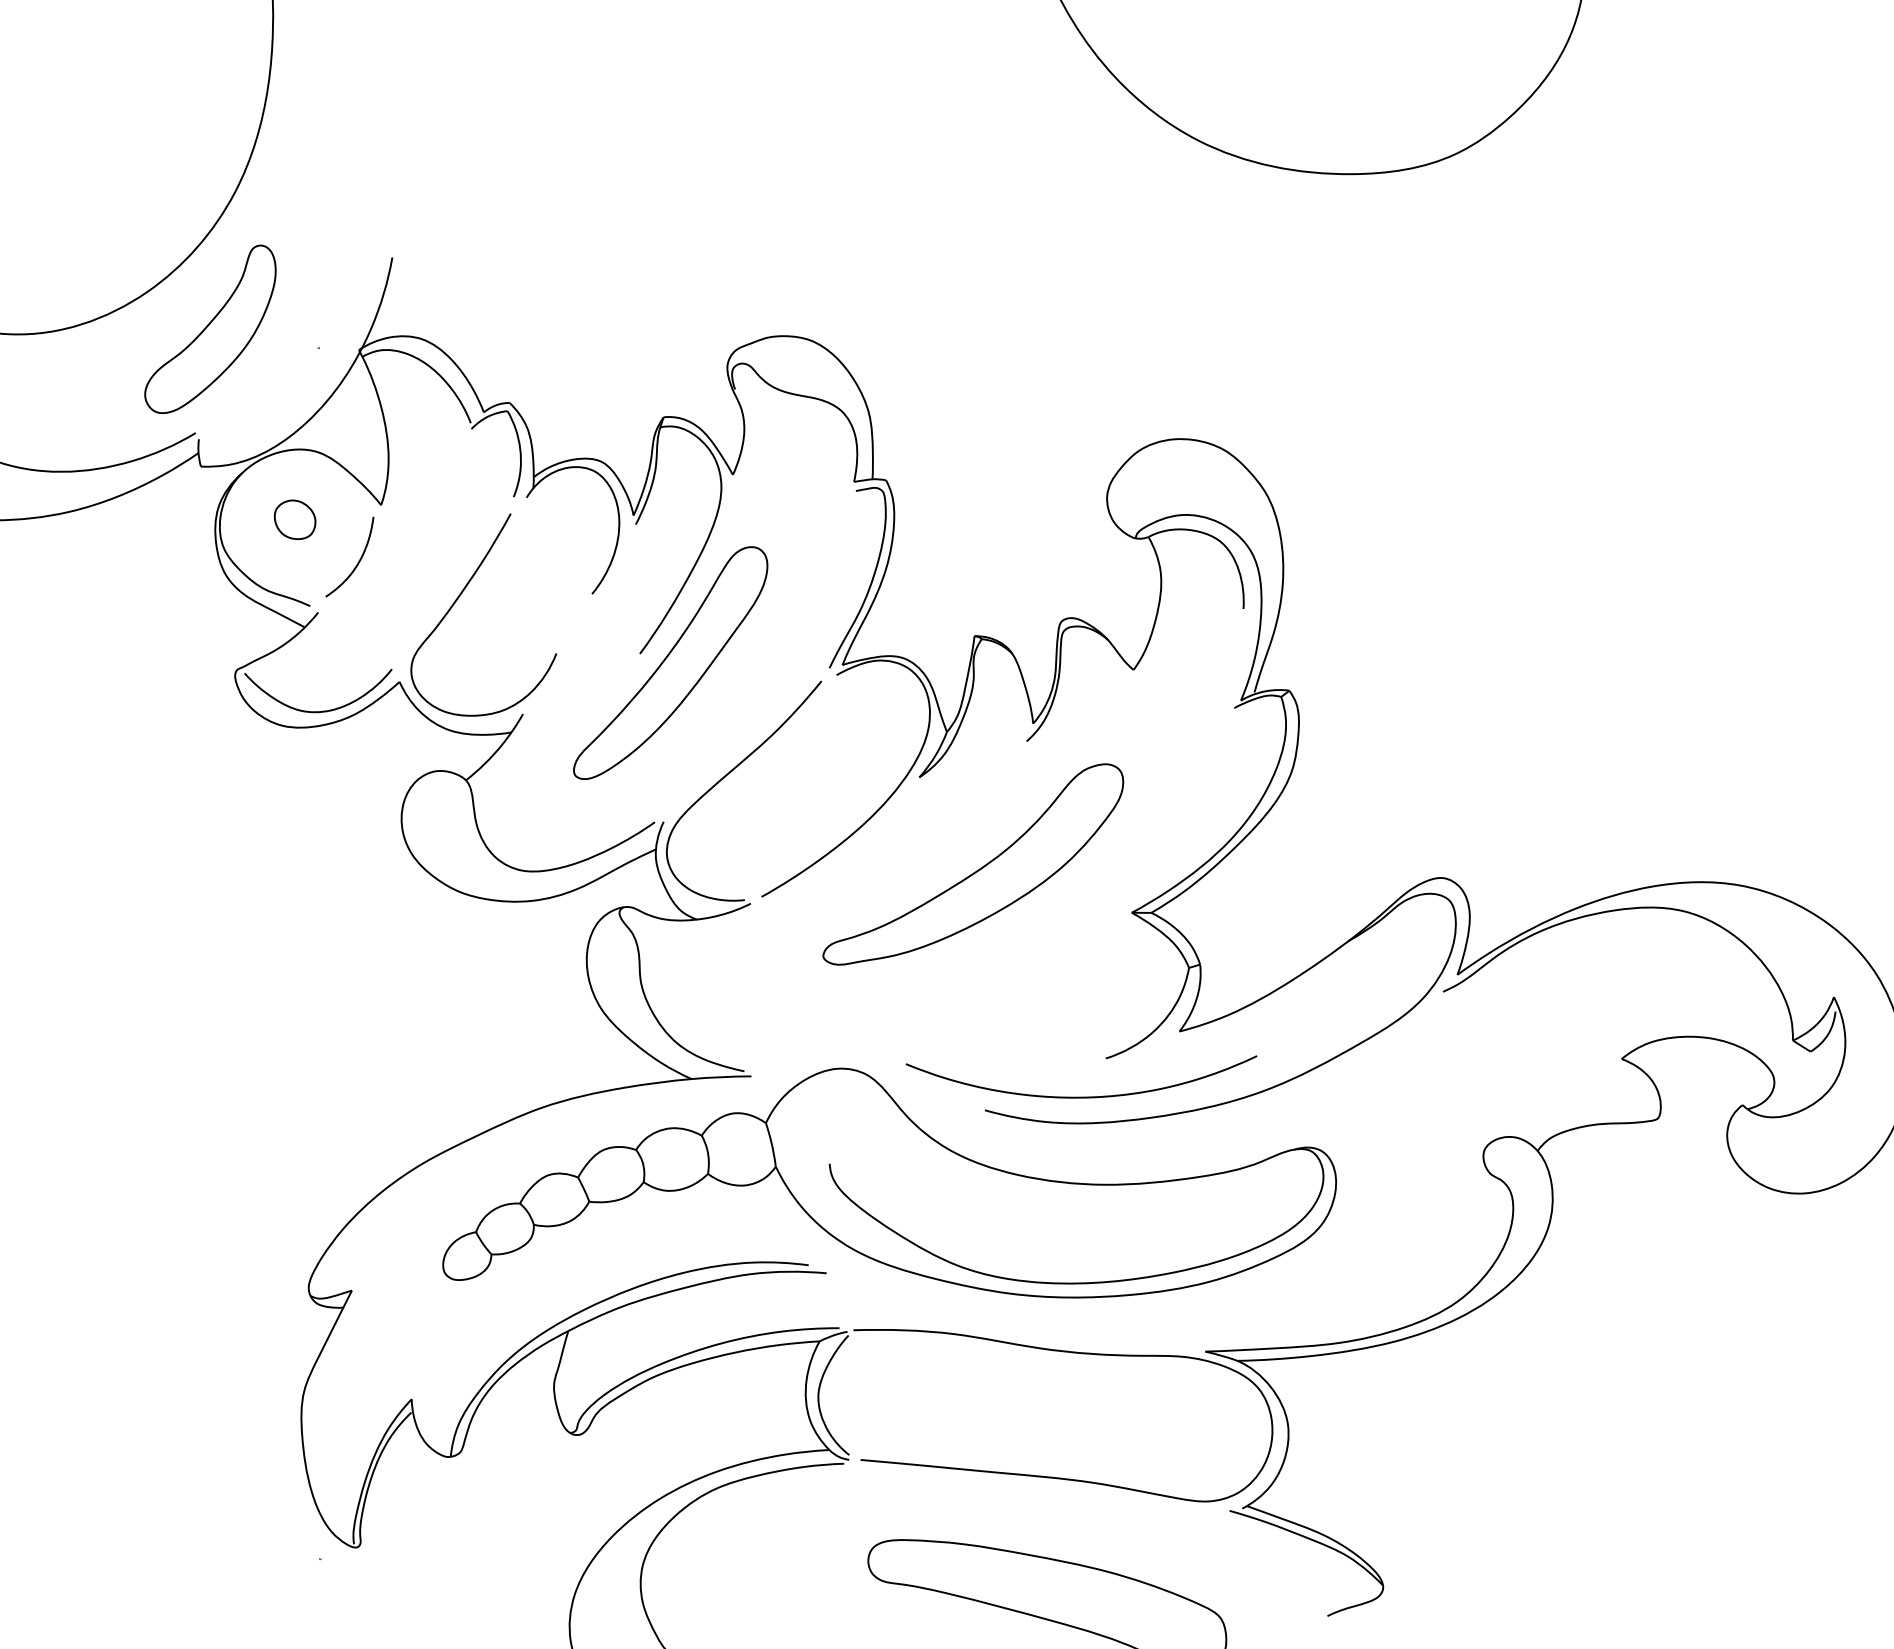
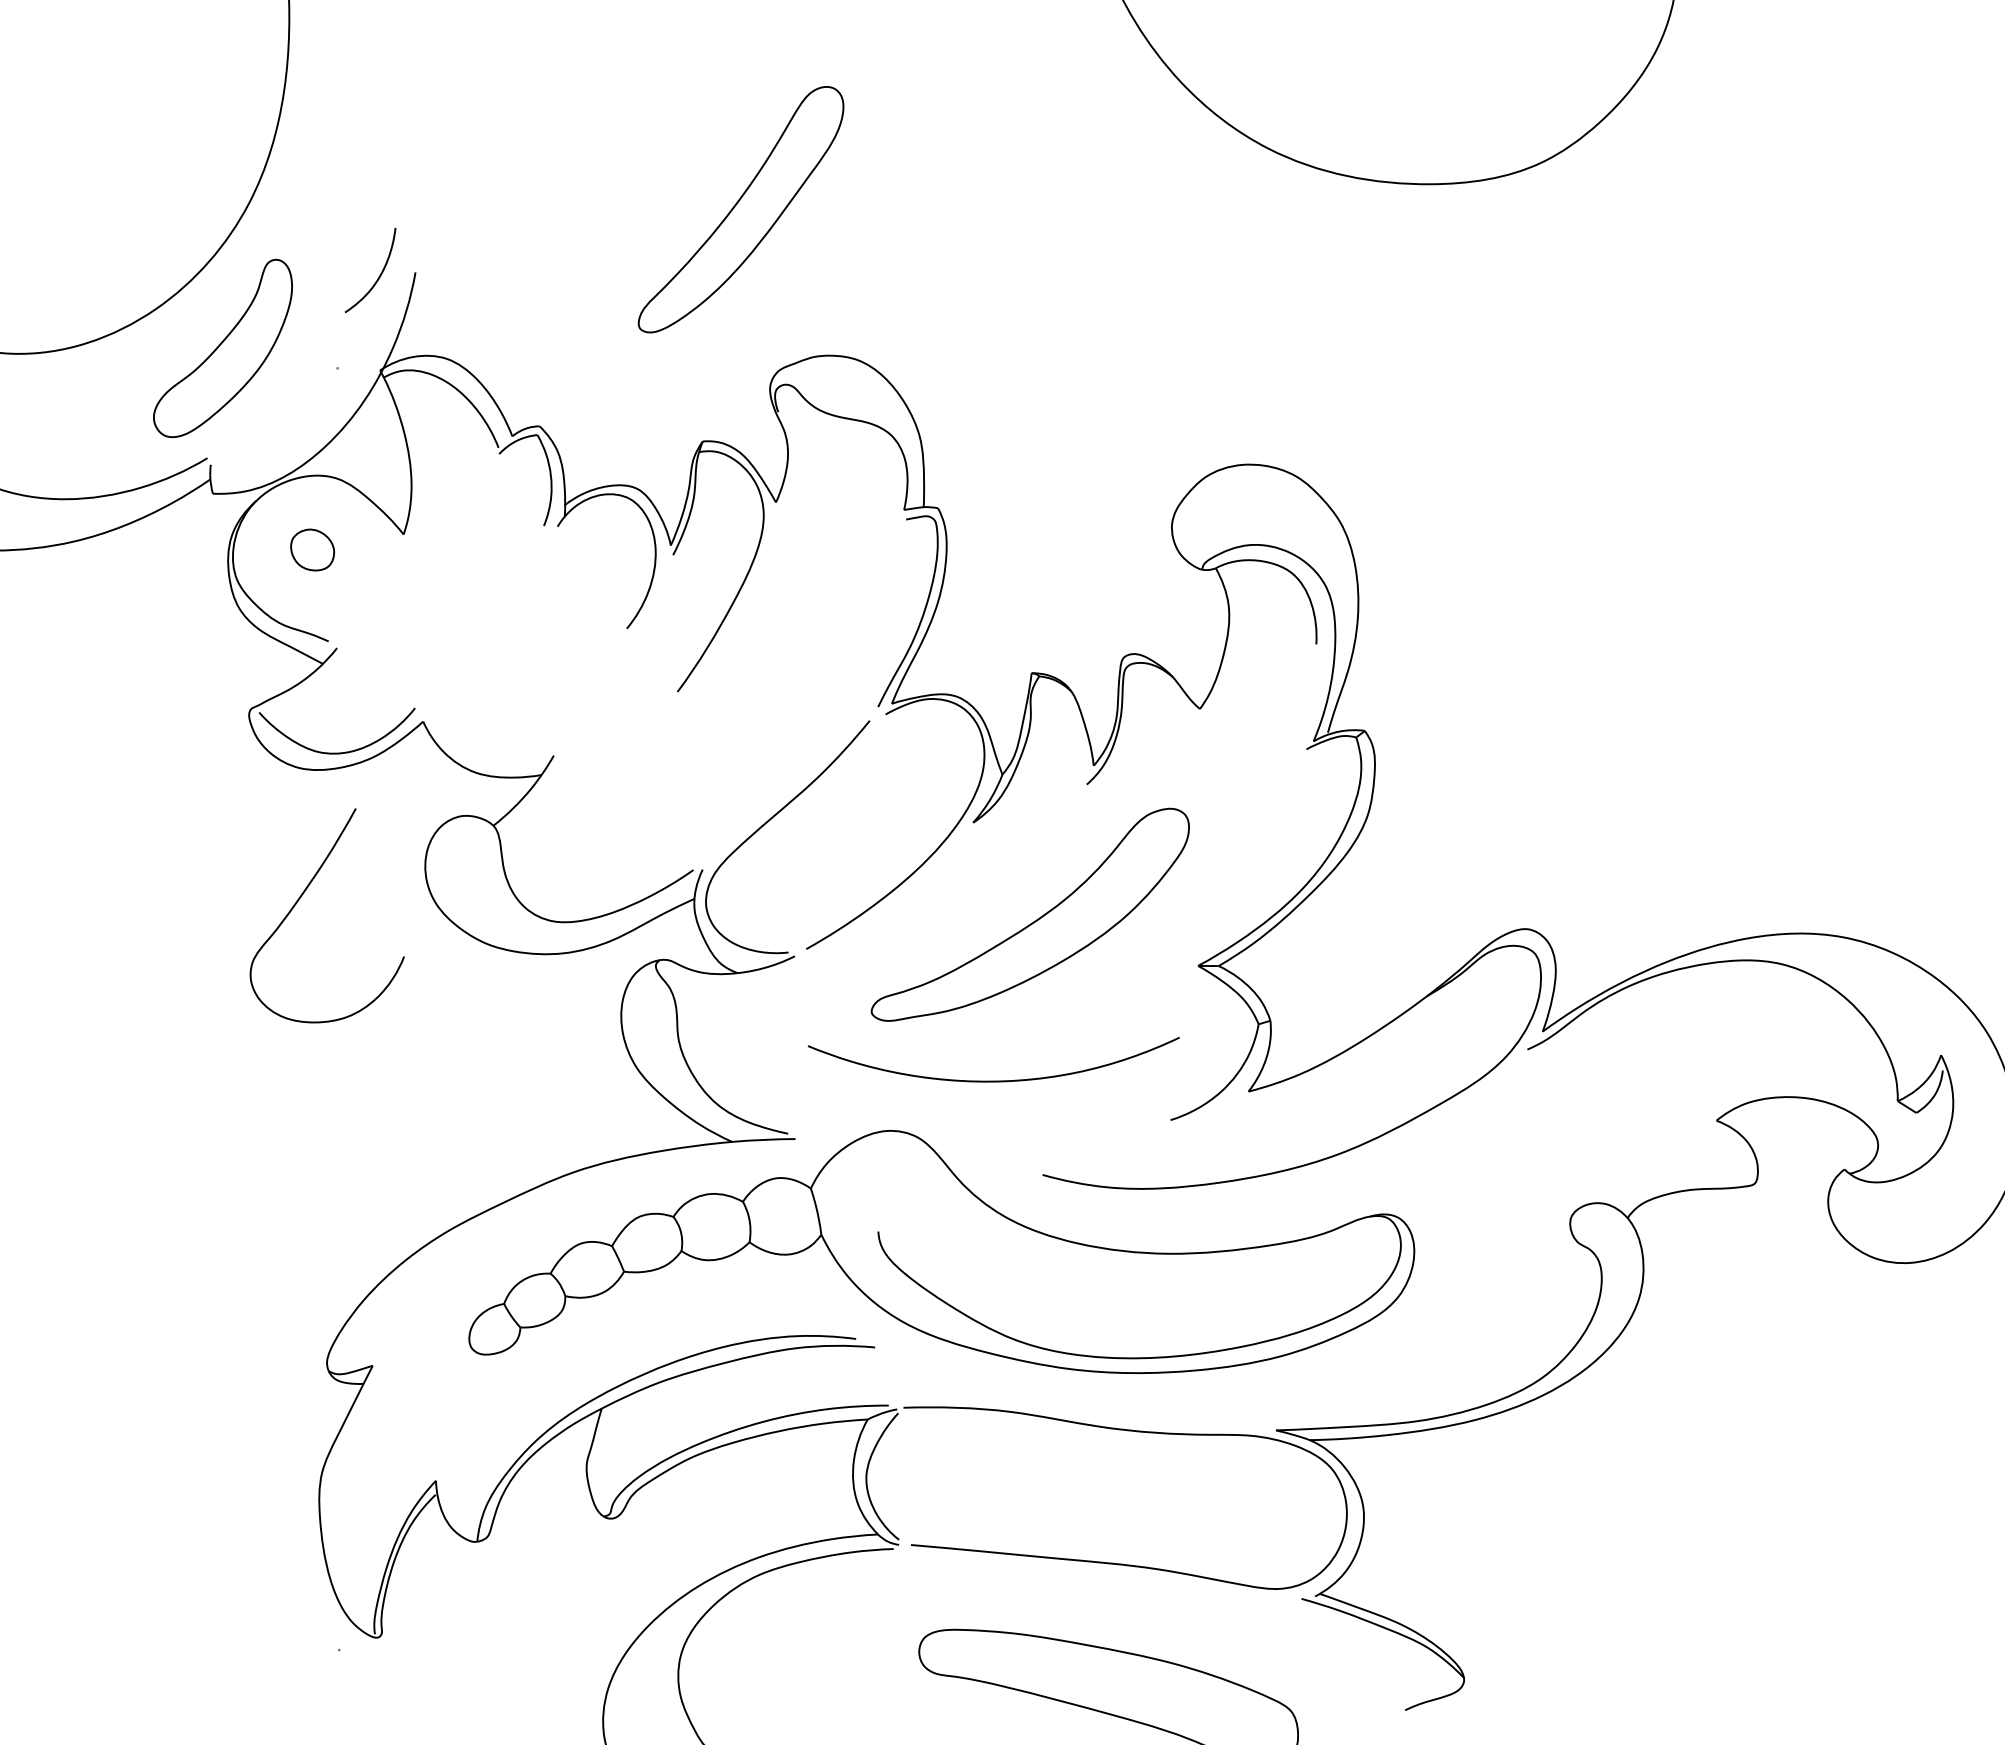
curve: (357, 562) -> (378, 276), moved
curve: (459, 597) -> (301, 897), moved
part: (670, 662) -> (740, 209), moved
curve: (1081, 1096) -> (993, 1080), moved

